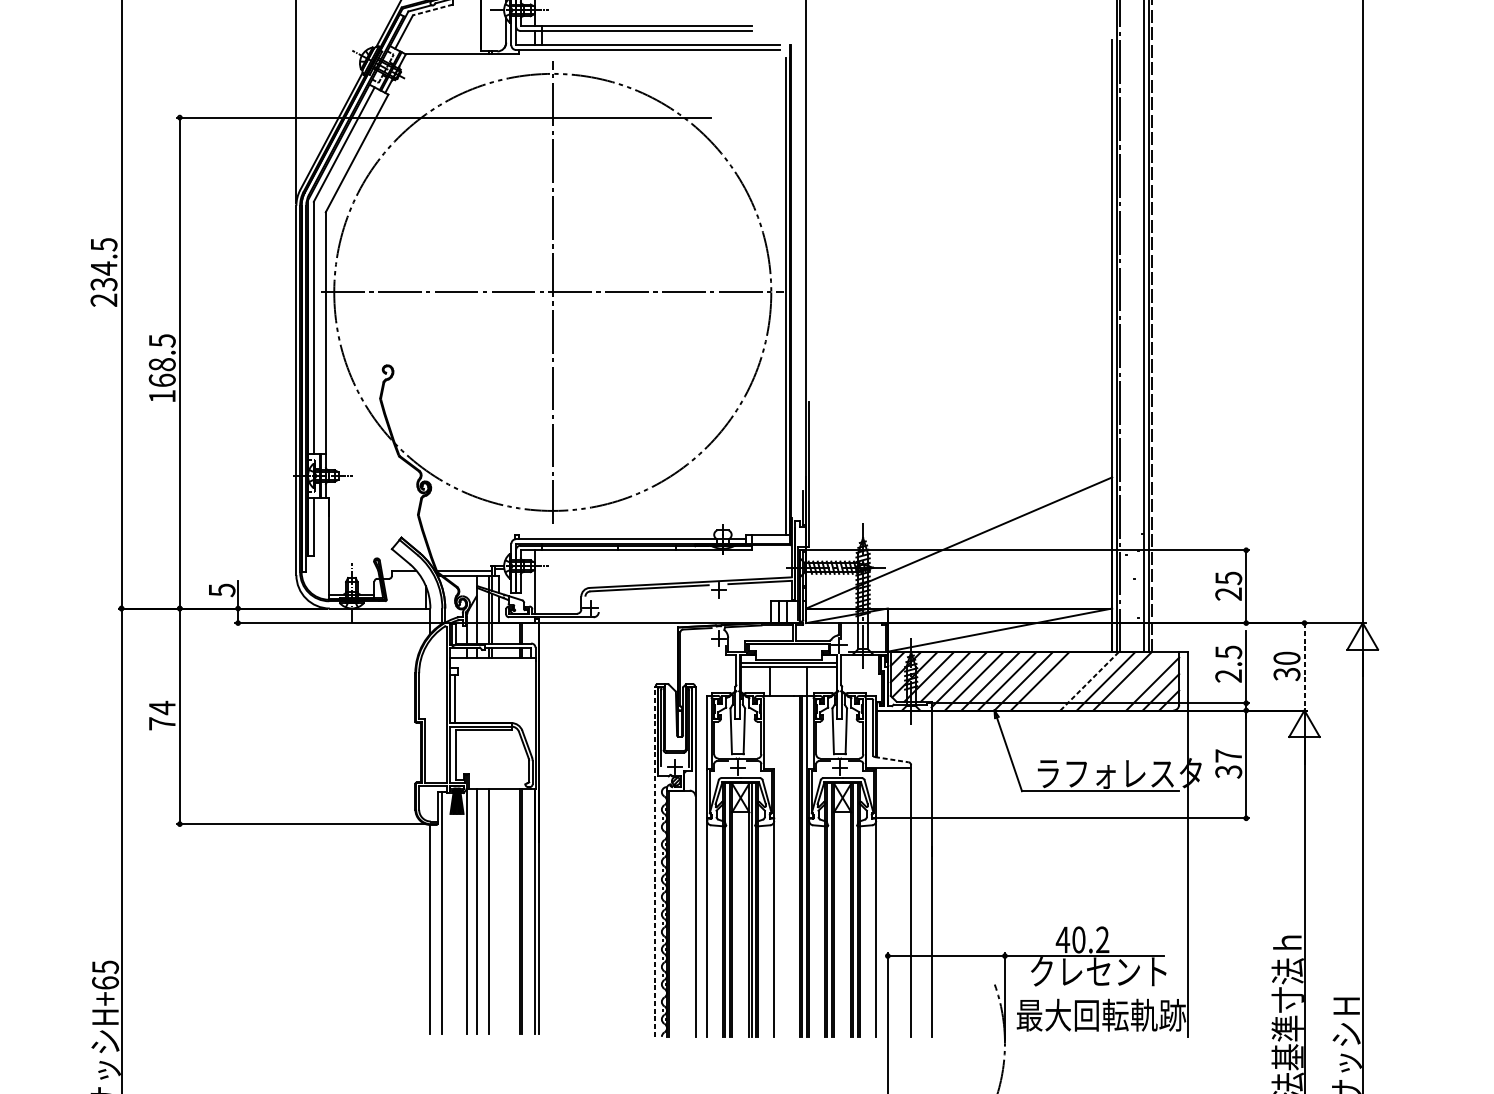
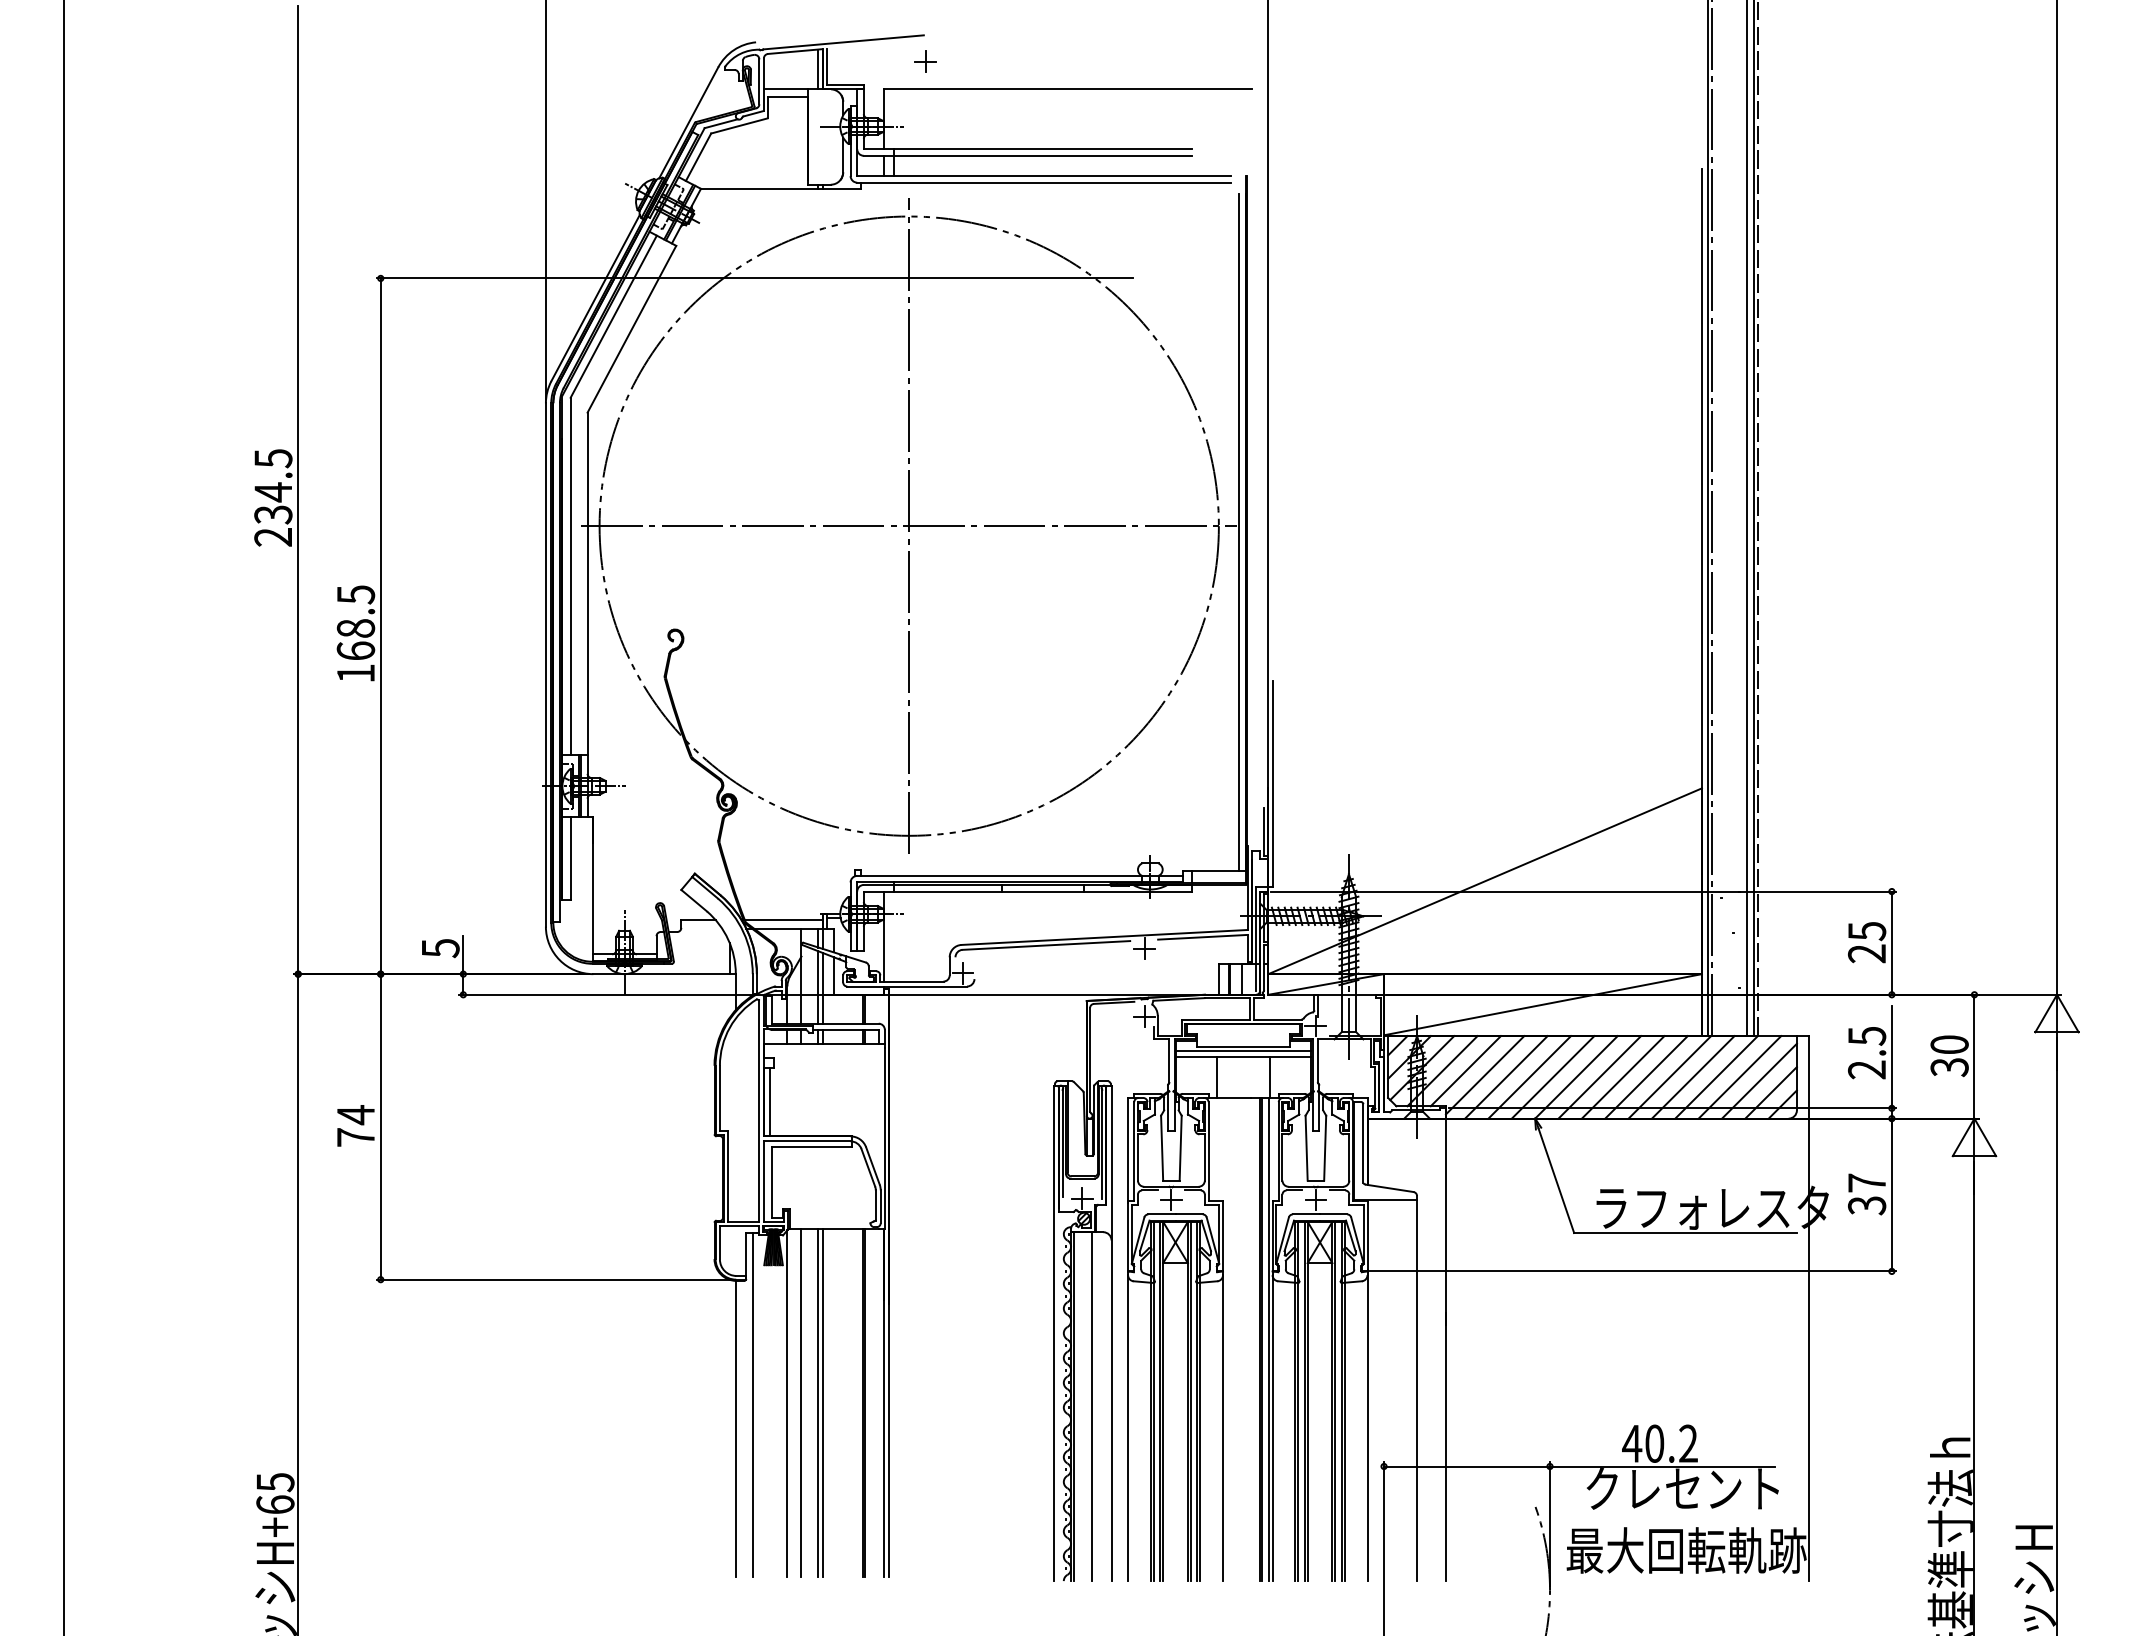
line: (432, 10) -> (738, 126), dashed -> solid
line: (1304, 666) -> (1974, 1056), dashed -> solid
line: (1056, 681) -> (1622, 1077), added
line: (1073, 681) -> (1646, 1077), added
line: (1090, 681) -> (1670, 1077), dashed -> solid
line: (1138, 681) -> (1739, 1077), added
line: (892, 759) -> (1390, 1188), dashed -> solid
line: (654, 862) -> (1053, 1333), dashed -> solid
line: (491, 910) -> (822, 1402), added
line: (681, 913) -> (1091, 1406), added

